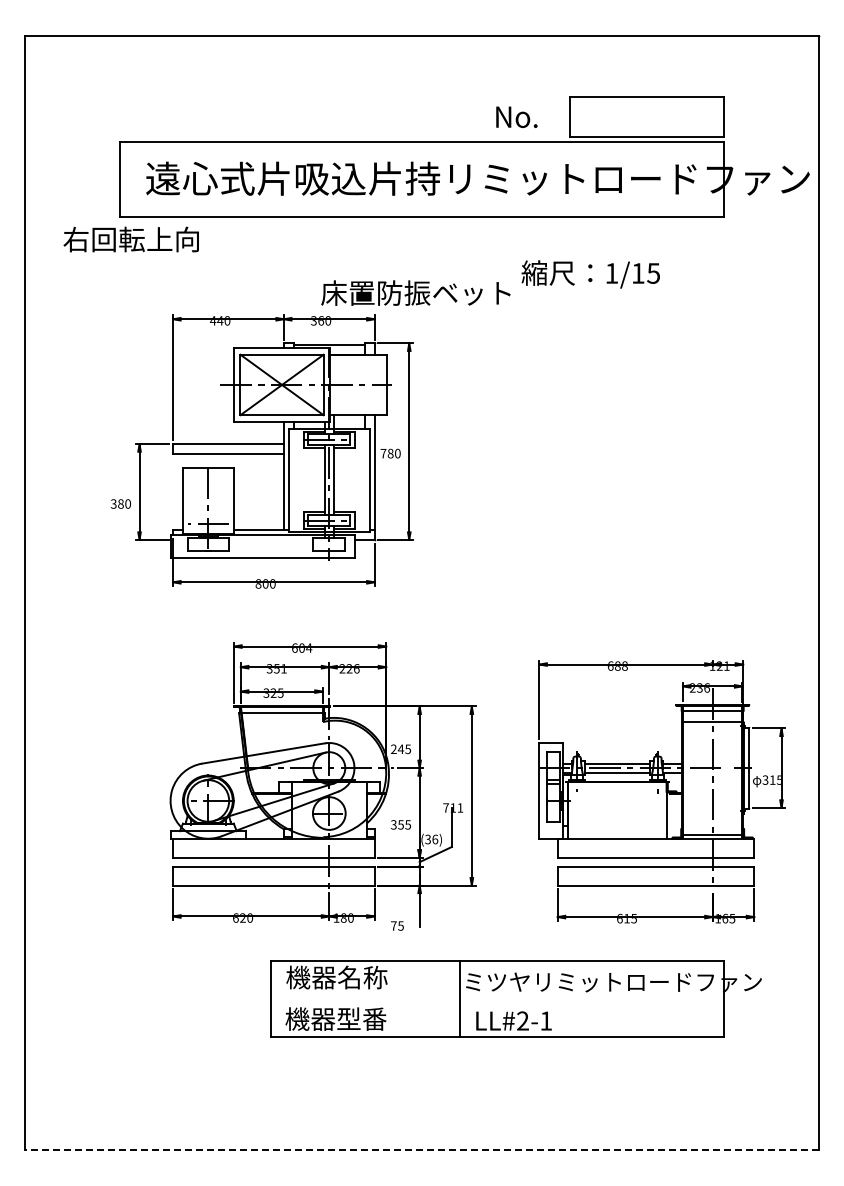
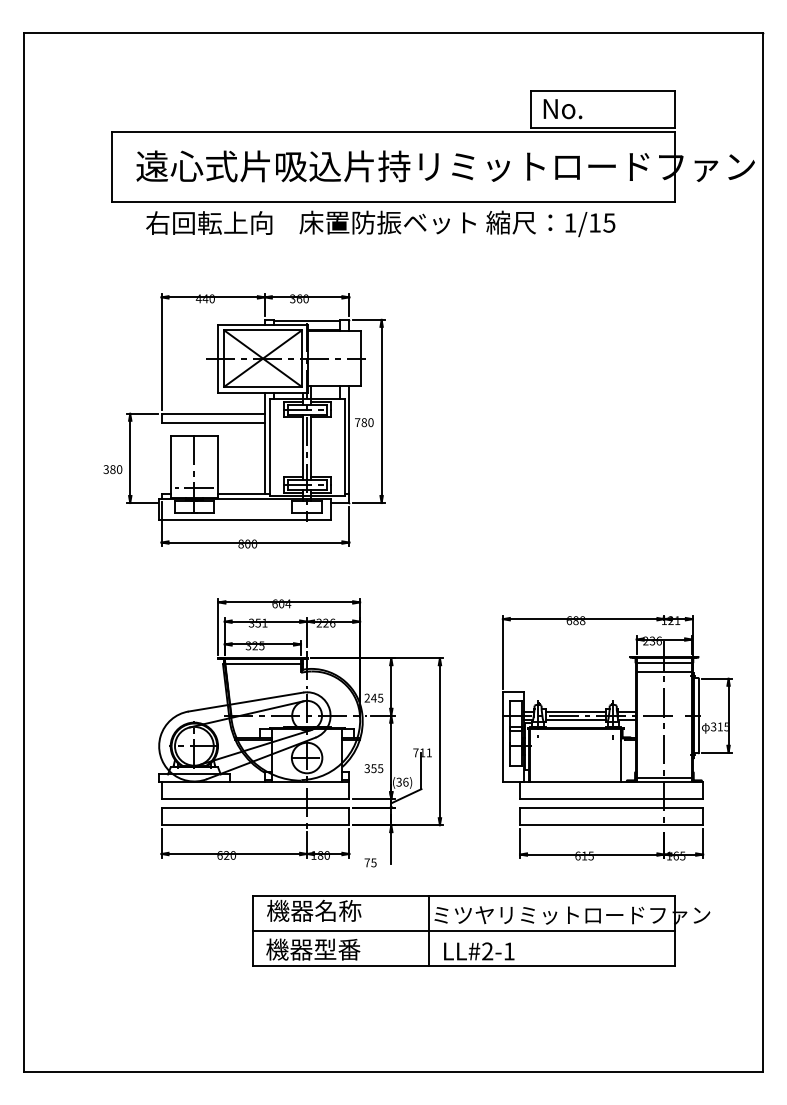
text: (516, 116) -> (562, 108), moved
text: (130, 239) -> (208, 223), moved
text: (590, 274) -> (550, 223), moved
text: (415, 292) -> (387, 222), moved
line: (497, 999) -> (463, 931), added
line: (422, 1150) -> (393, 1072), dashed -> solid

